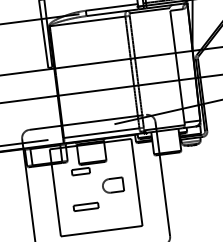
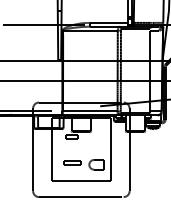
part: (112, 185) -> (96, 164), moved

